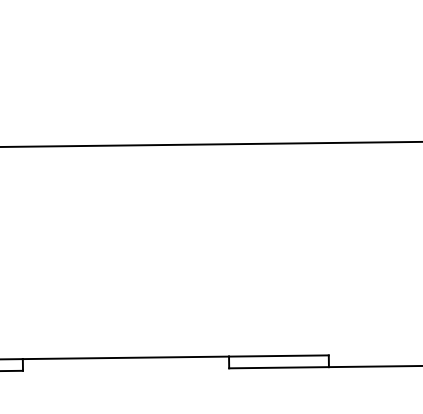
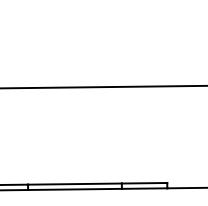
line: (124, 369) -> (74, 189), added

